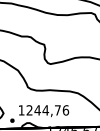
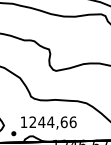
text: (57, 110) -> (63, 122), 1244,76 -> 1244,66

